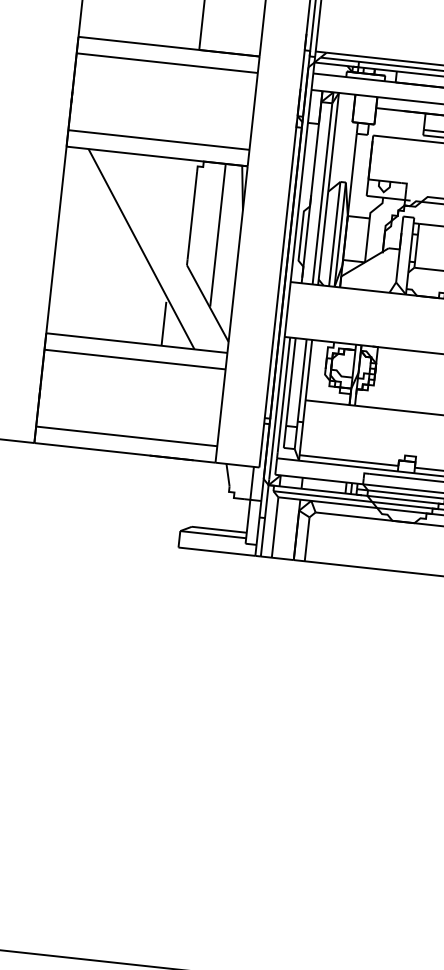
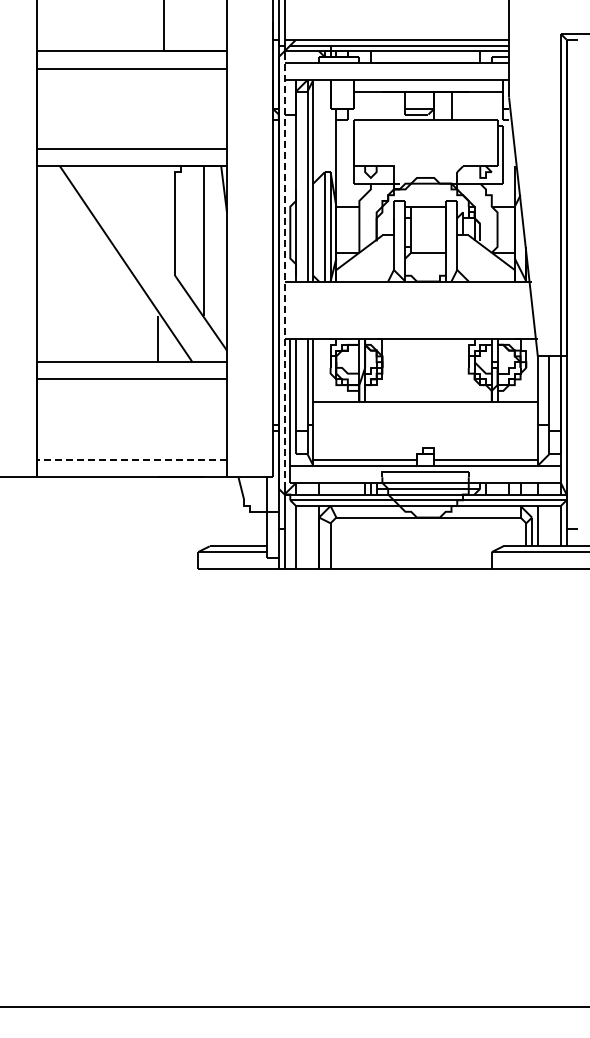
line: (291, 273) -> (284, 272), solid -> dashed
line: (127, 435) -> (132, 459), solid -> dashed

